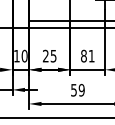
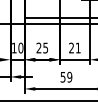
text: (83, 55) -> (71, 47), 81 -> 21

